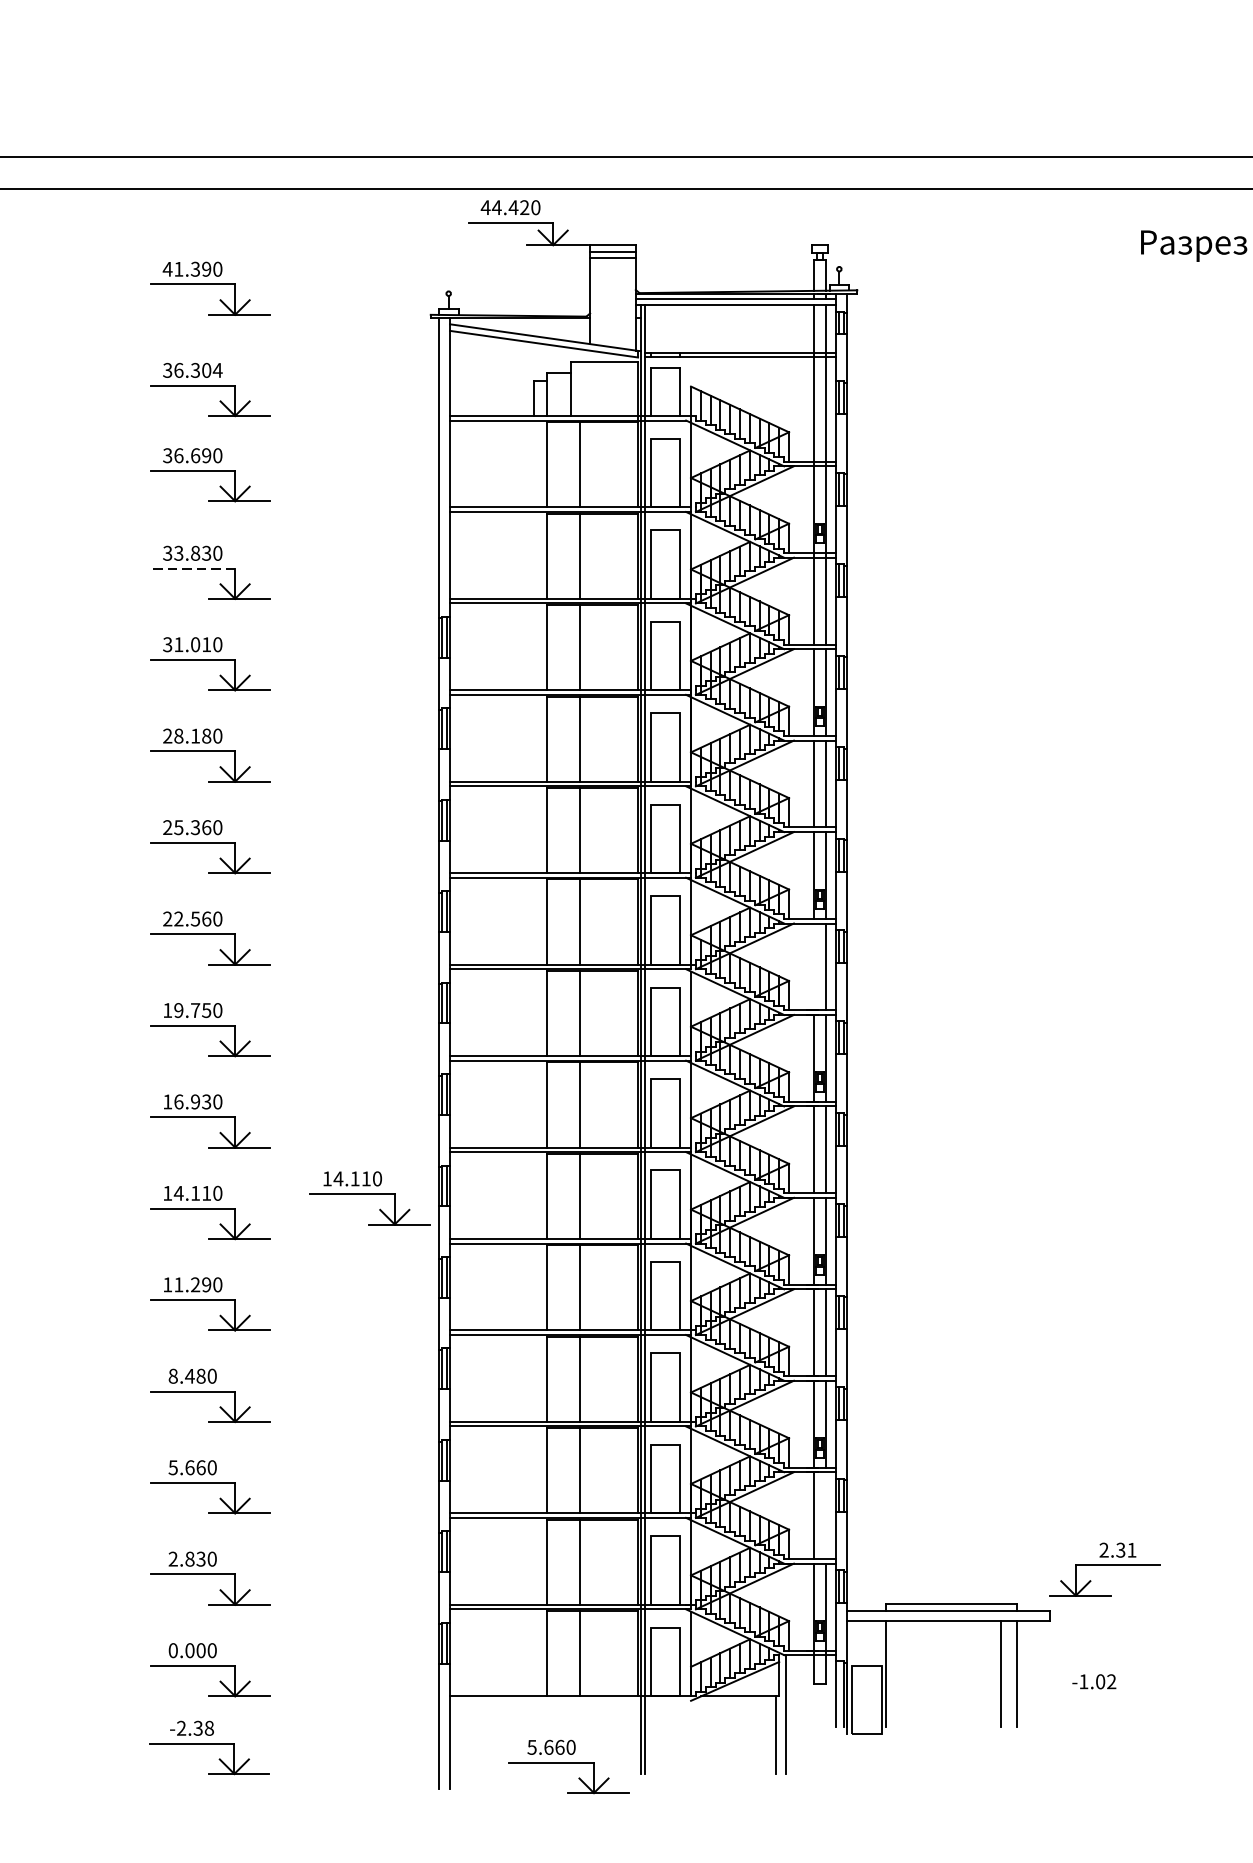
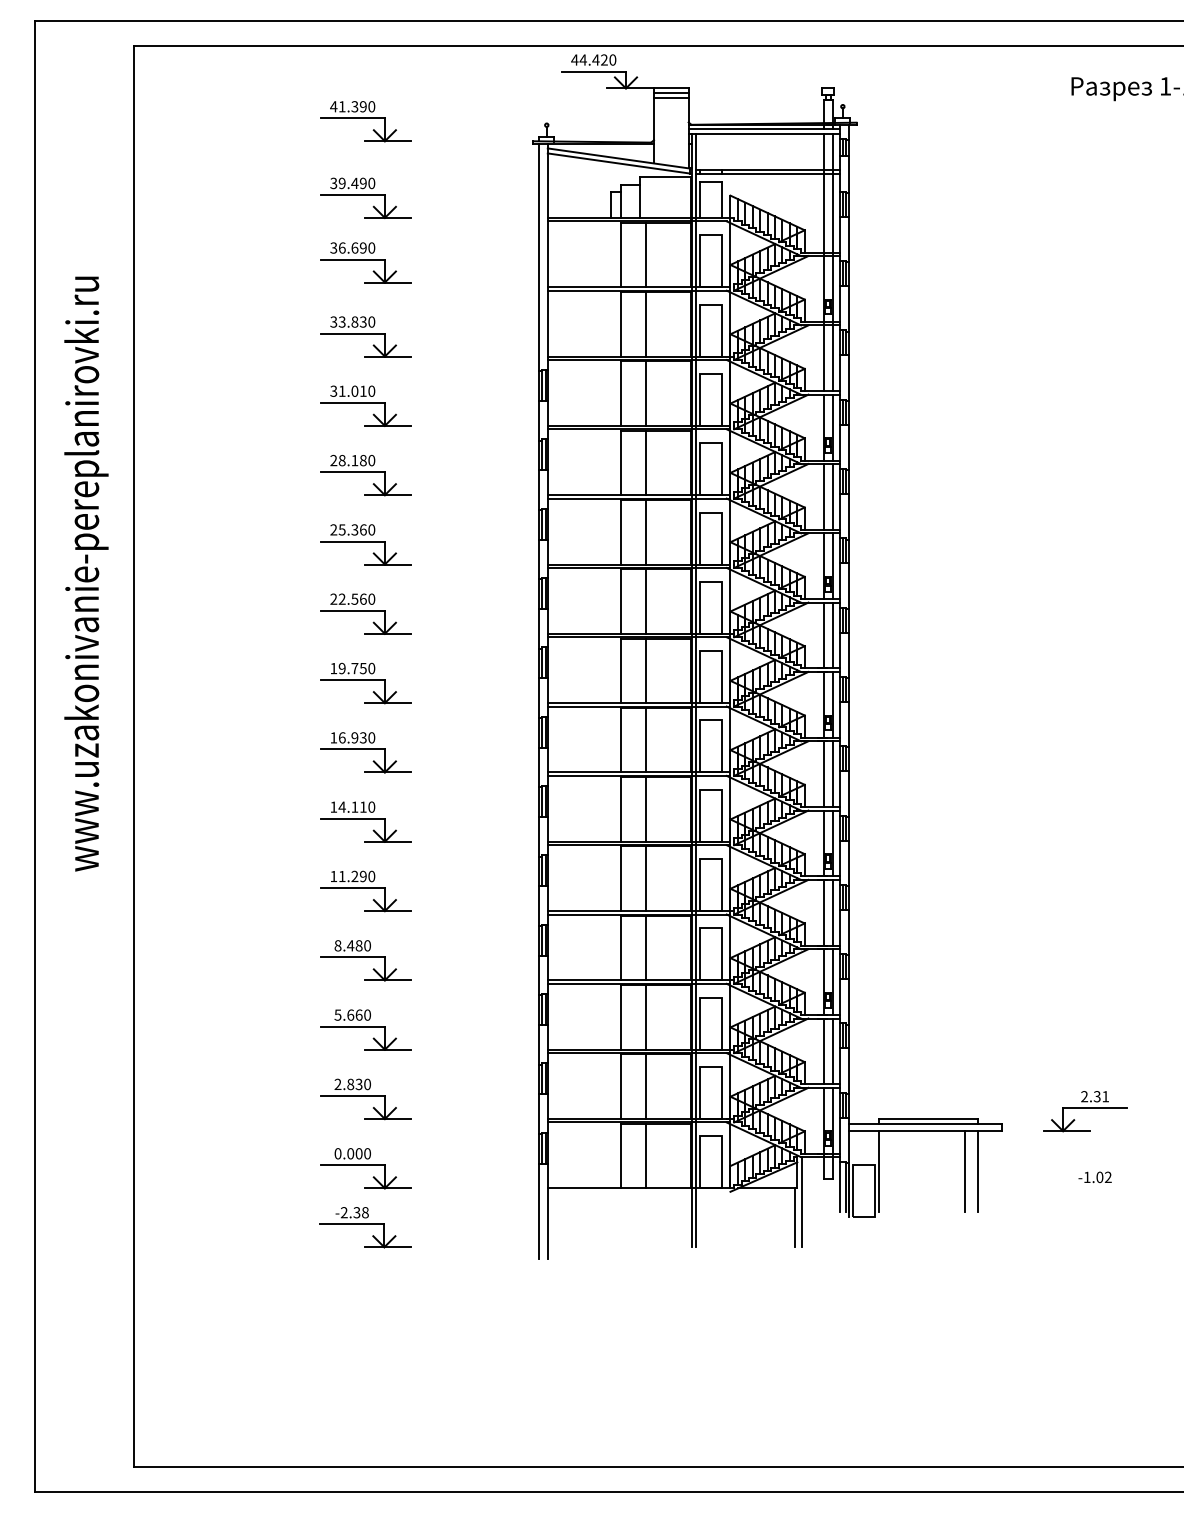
text: (197, 370) -> (356, 183), 36.304 -> 39.490
line: (192, 568) -> (352, 333), dashed -> solid
line: (813, 966) -> (823, 635), added
part: (369, 1197) -> (486, 810), removed
line: (825, 1515) -> (832, 1051), added
part: (1105, 1569) -> (1085, 1111), moved
text: (1093, 1680) -> (1094, 1176), moved
part: (568, 1766) -> (637, 1241), removed

